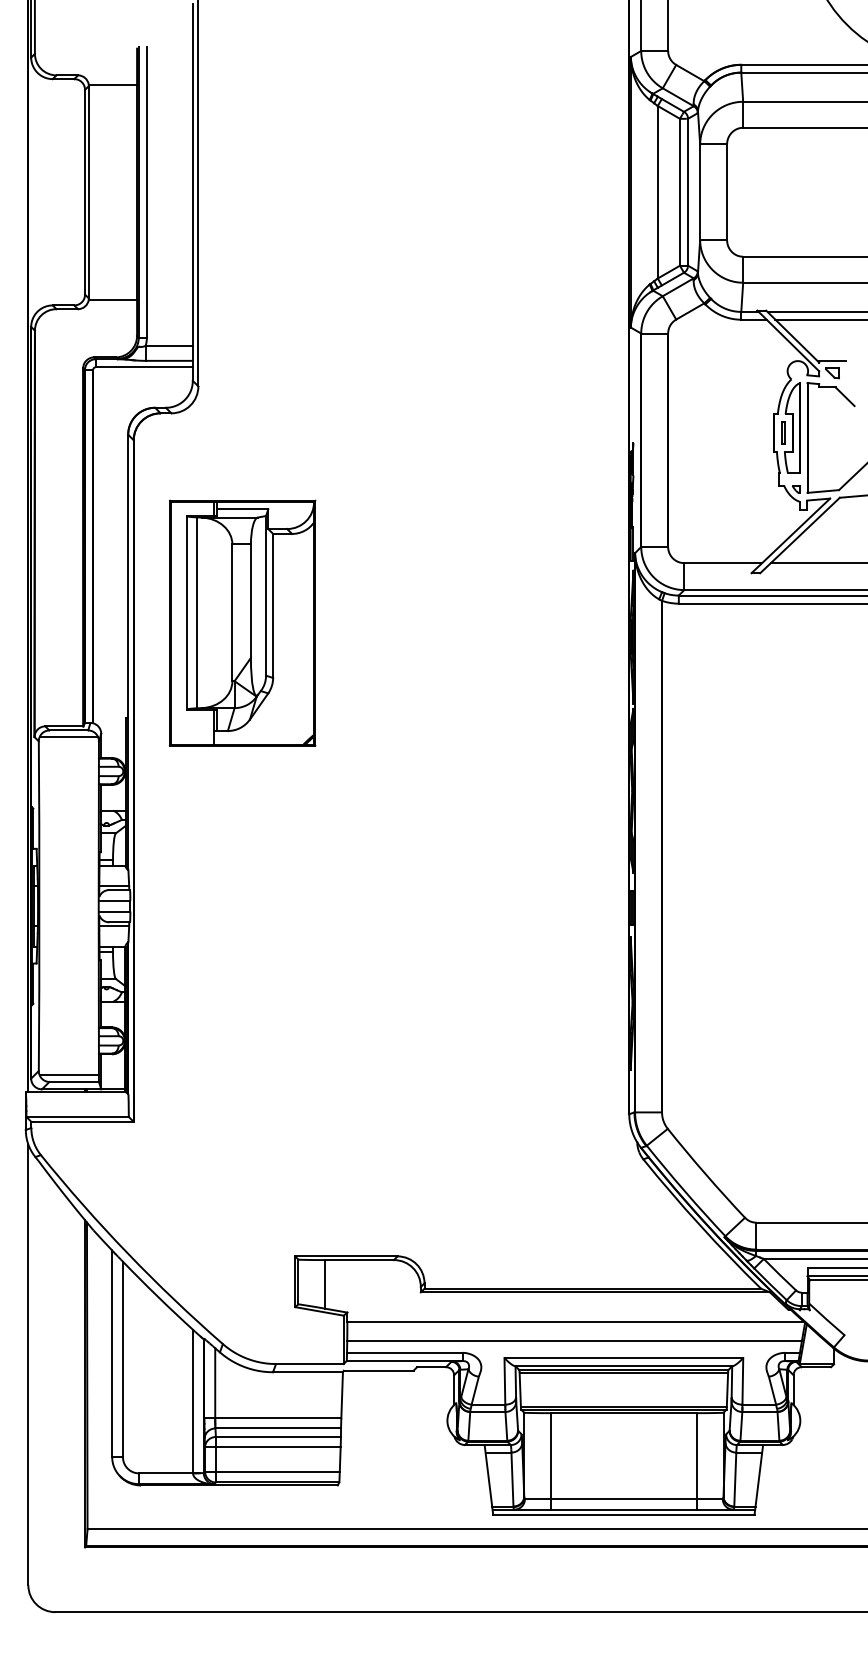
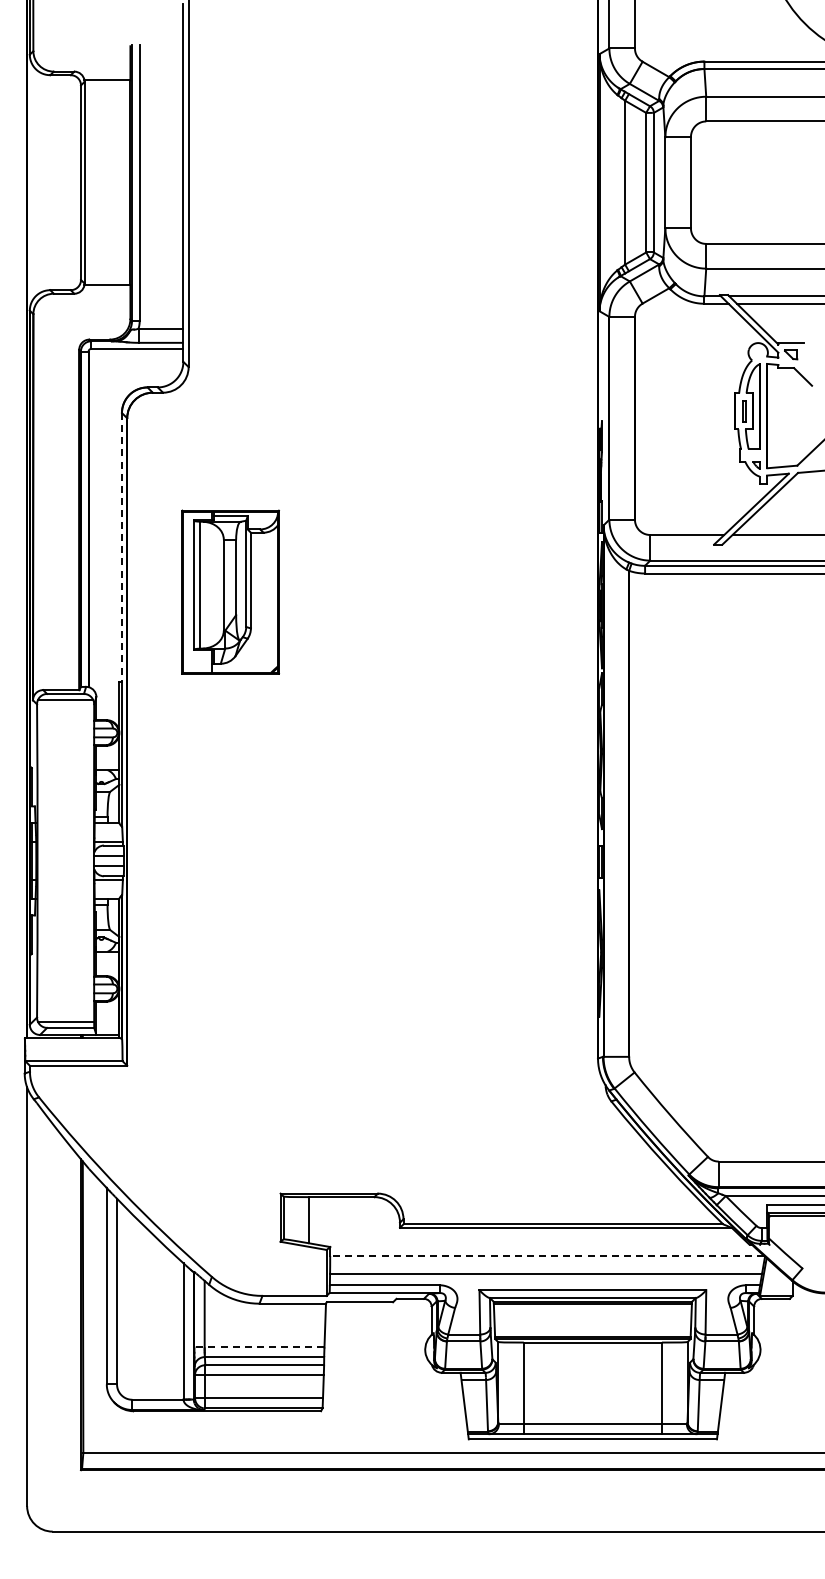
line: (127, 576) -> (121, 547), solid -> dashed
part: (242, 622) -> (230, 591), size x0.7
line: (576, 1322) -> (547, 1256), solid -> dashed
line: (271, 1418) -> (258, 1347), solid -> dashed

